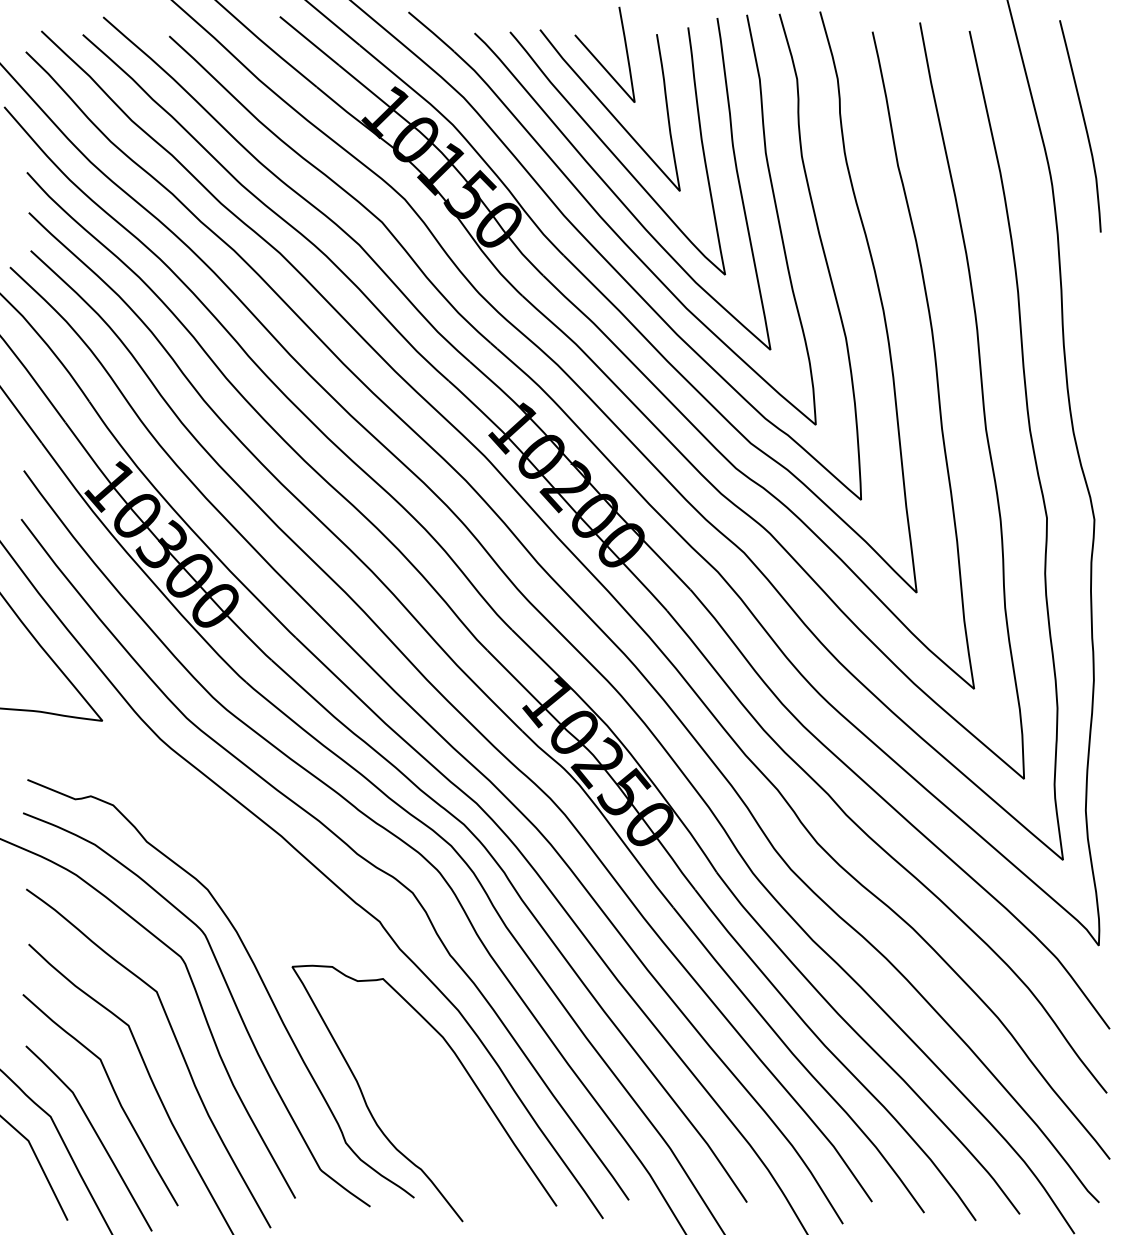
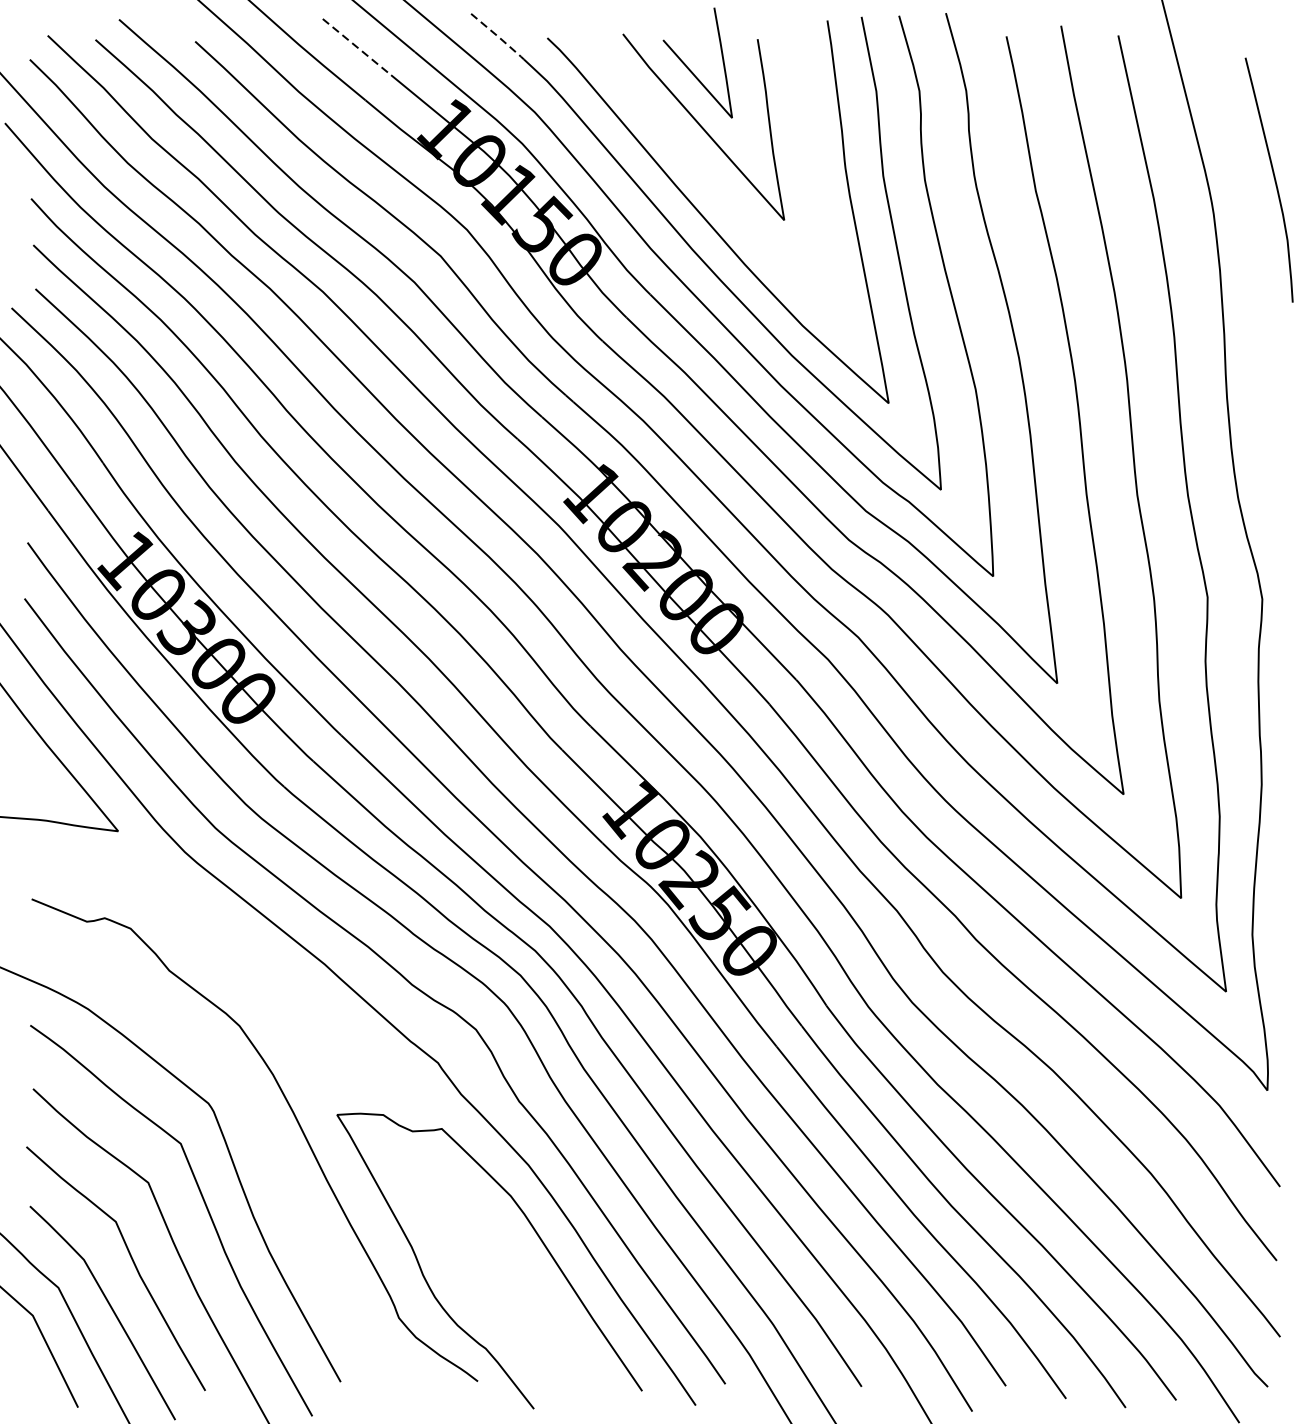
line: (432, 32) -> (498, 37), solid -> dashed
line: (309, 41) -> (356, 47), solid -> dashed
curve: (1084, 126) -> (1273, 180), moved
curve: (614, 153) -> (708, 176), removed
curve: (229, 993) -> (264, 1145), removed

